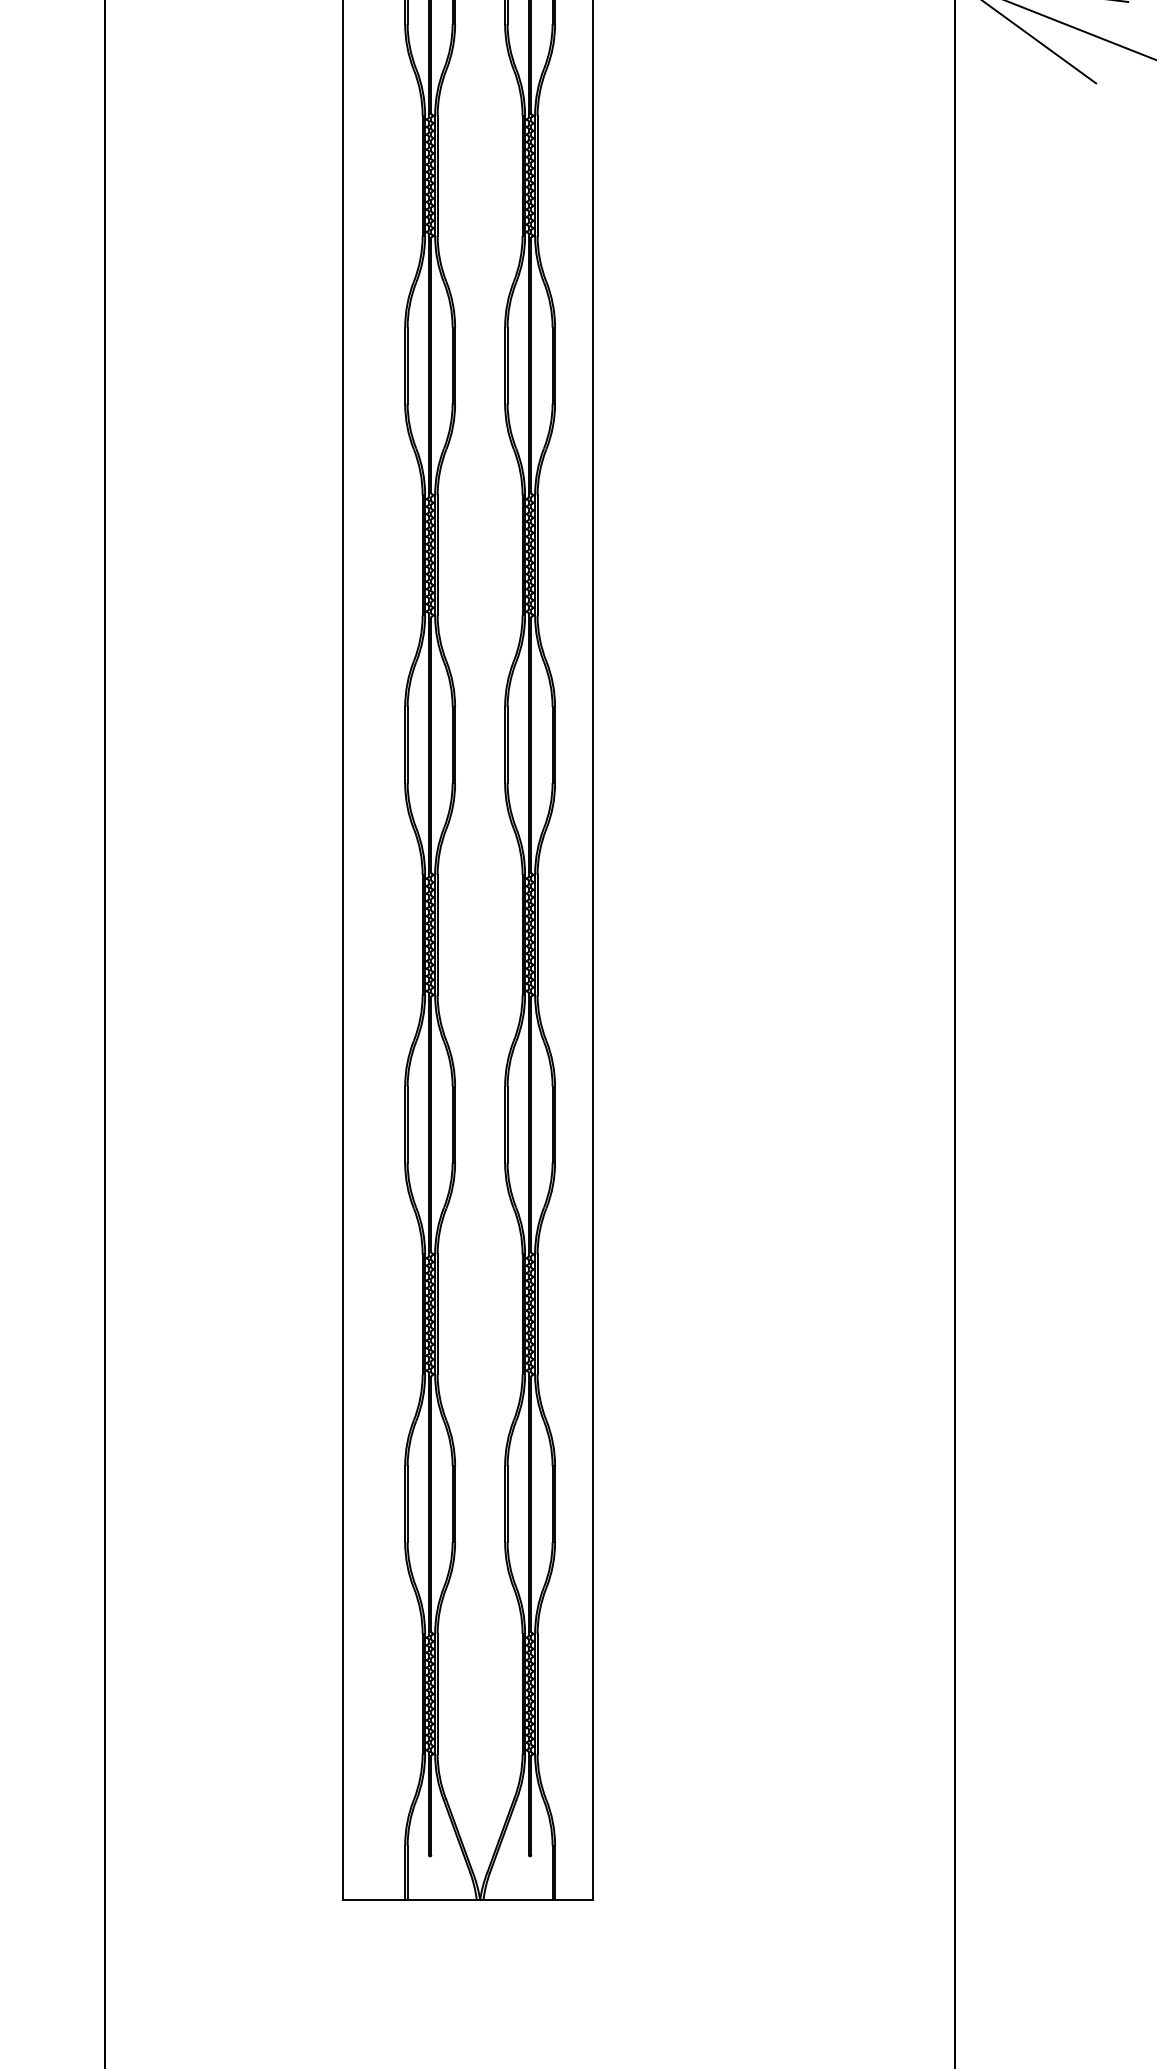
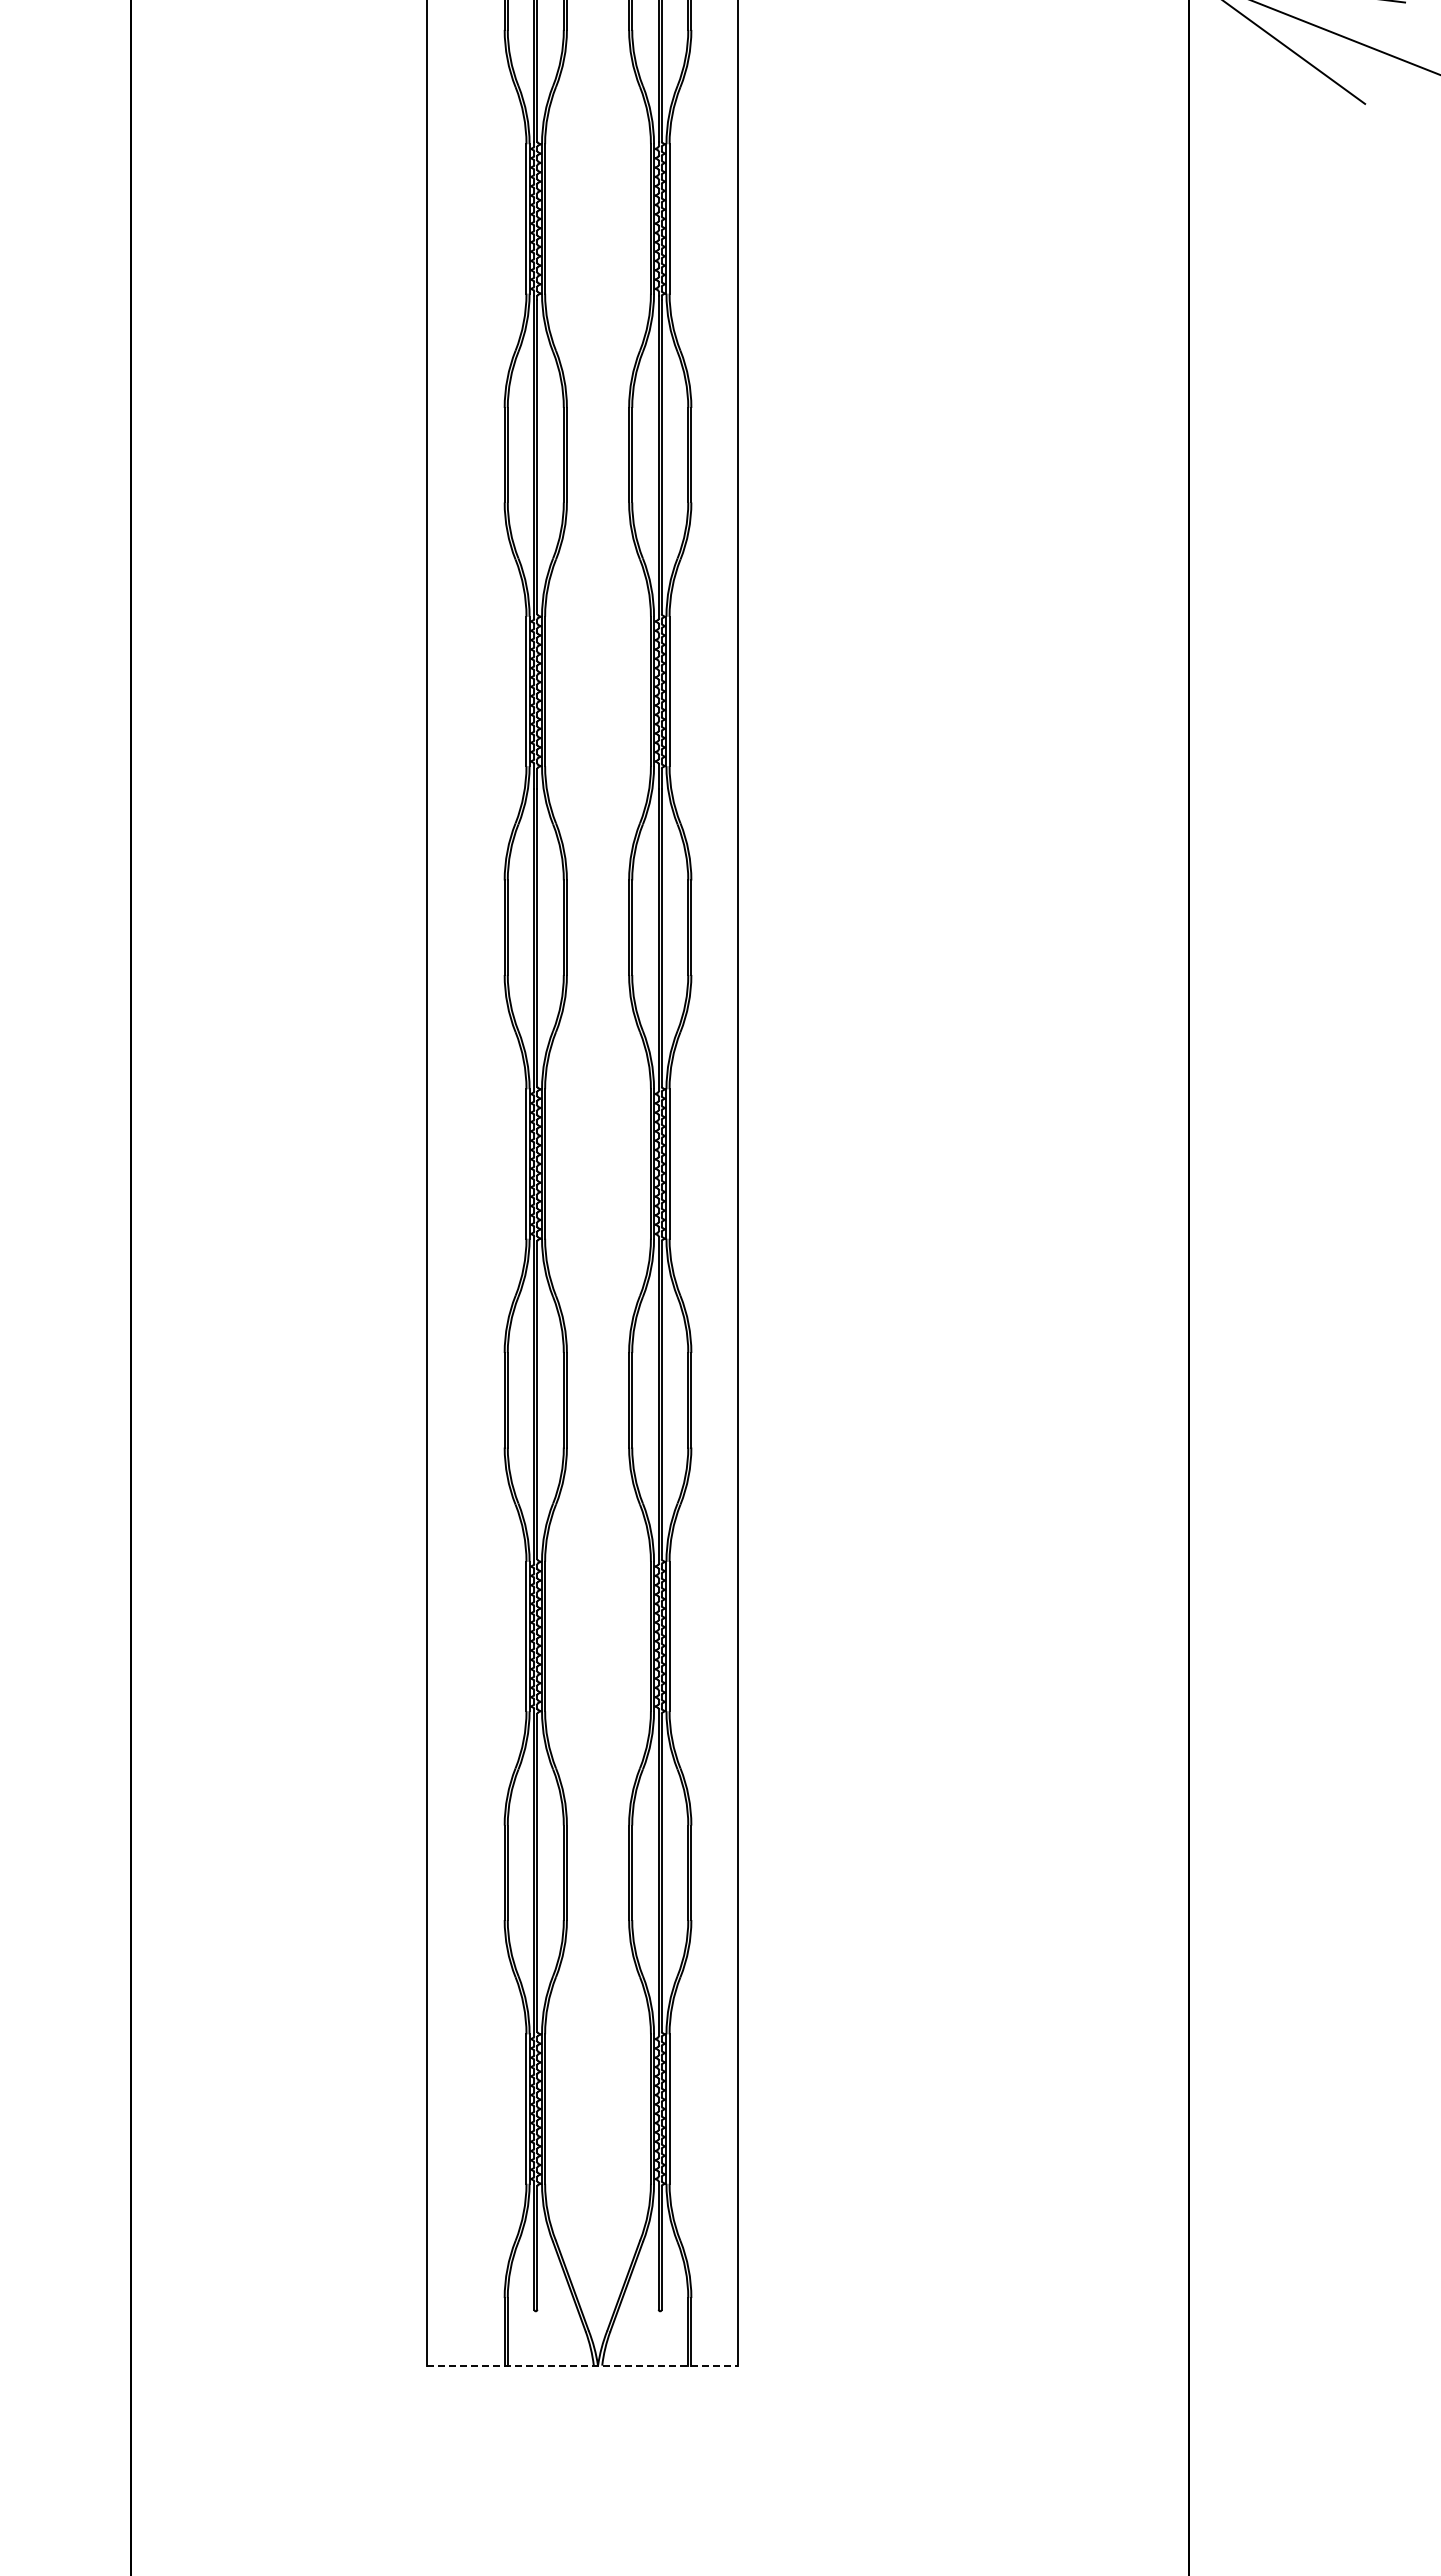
line: (467, 1899) -> (582, 2365), solid -> dashed

